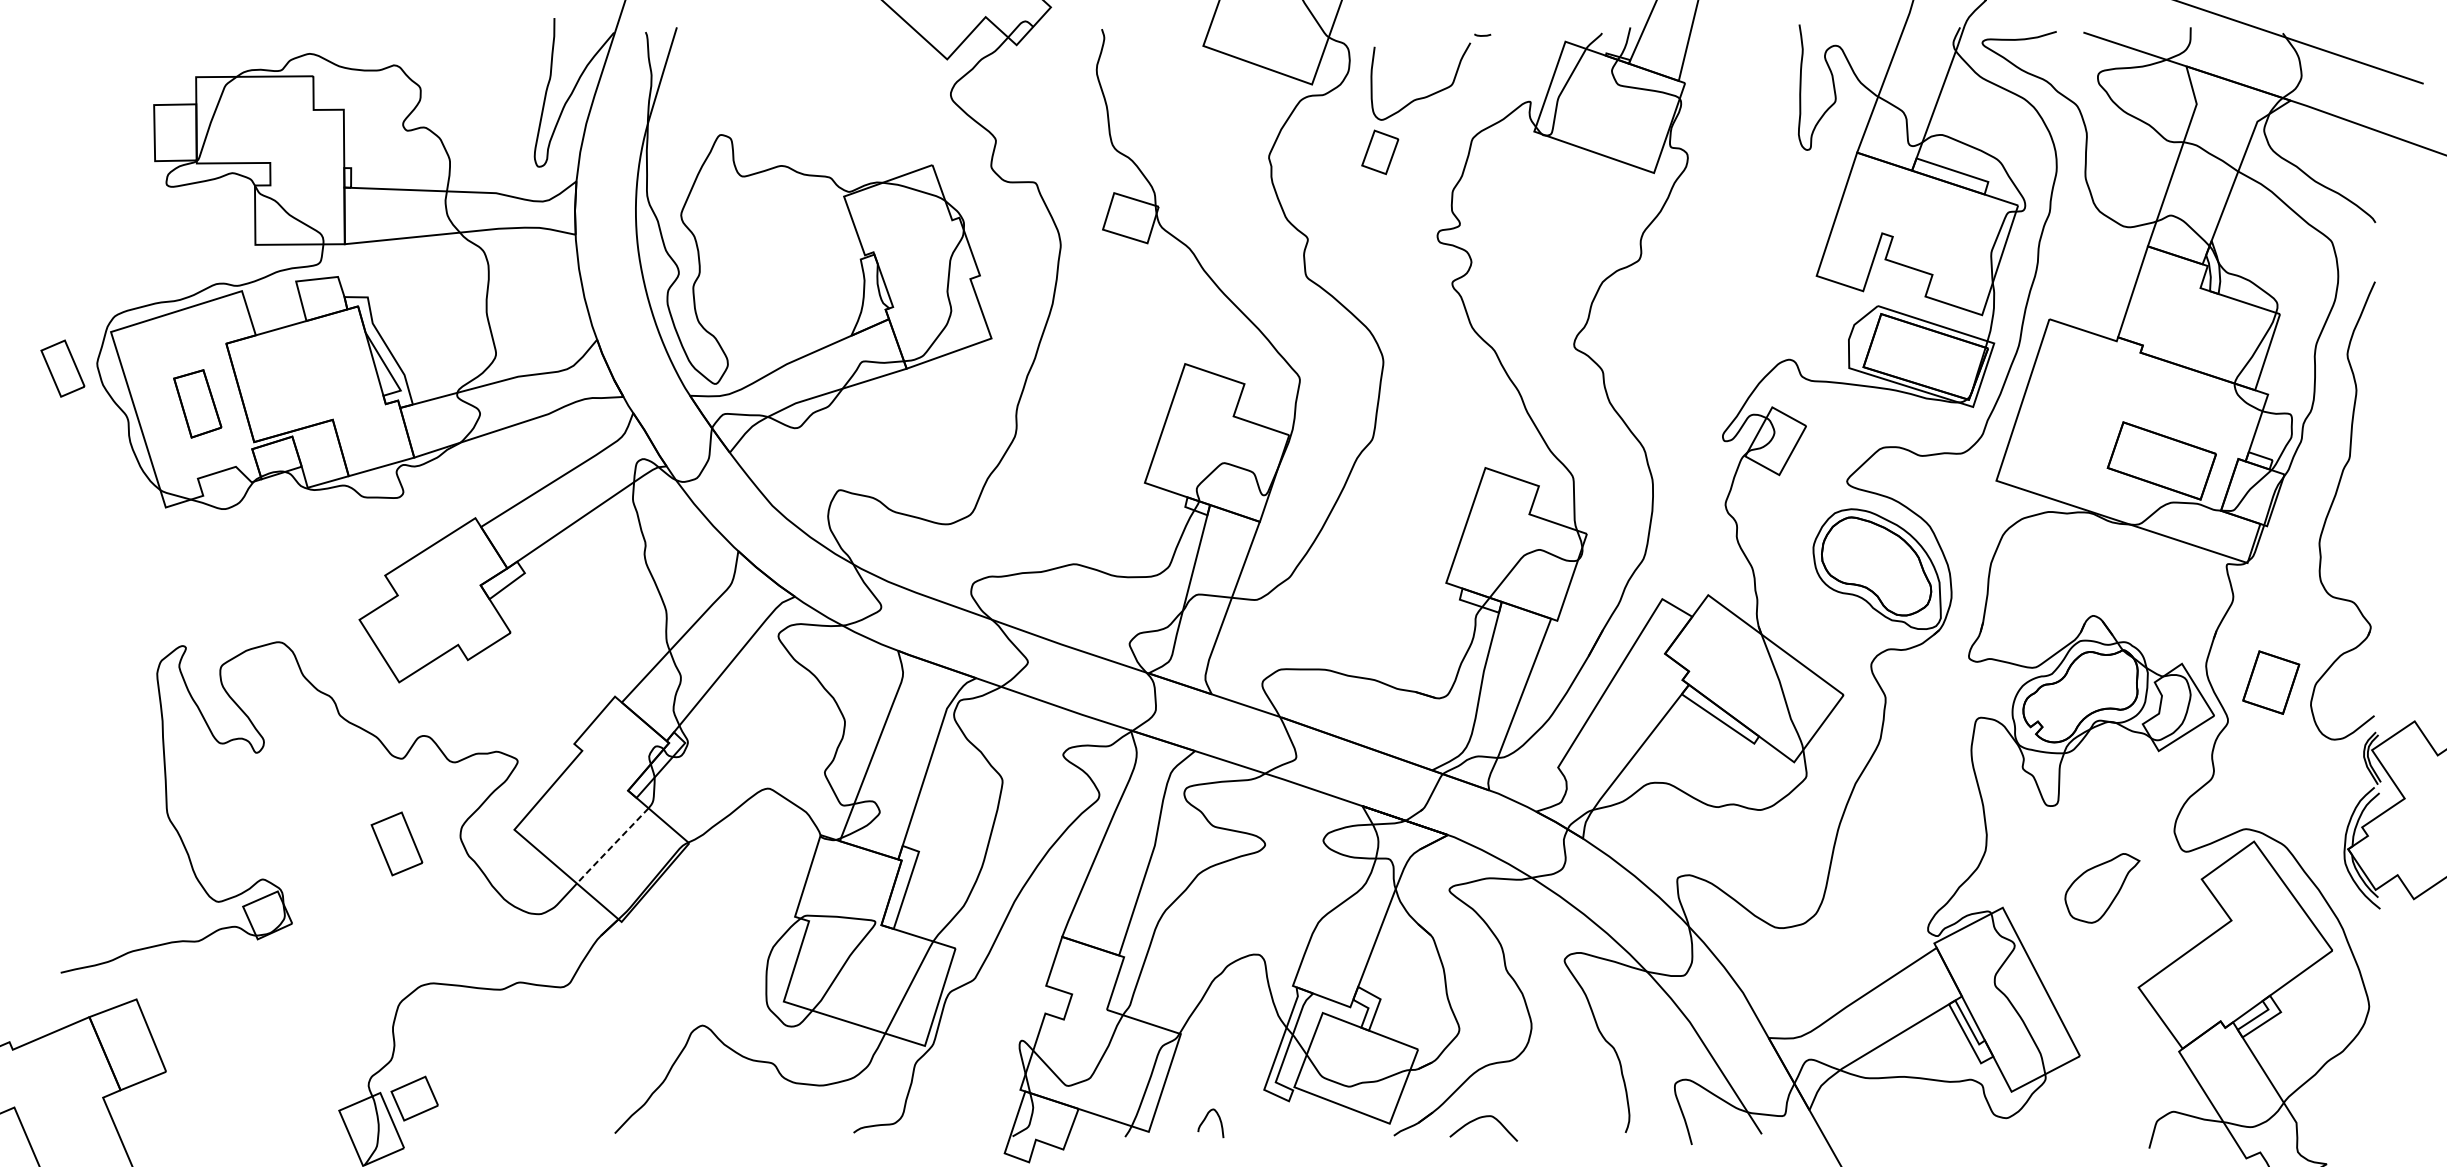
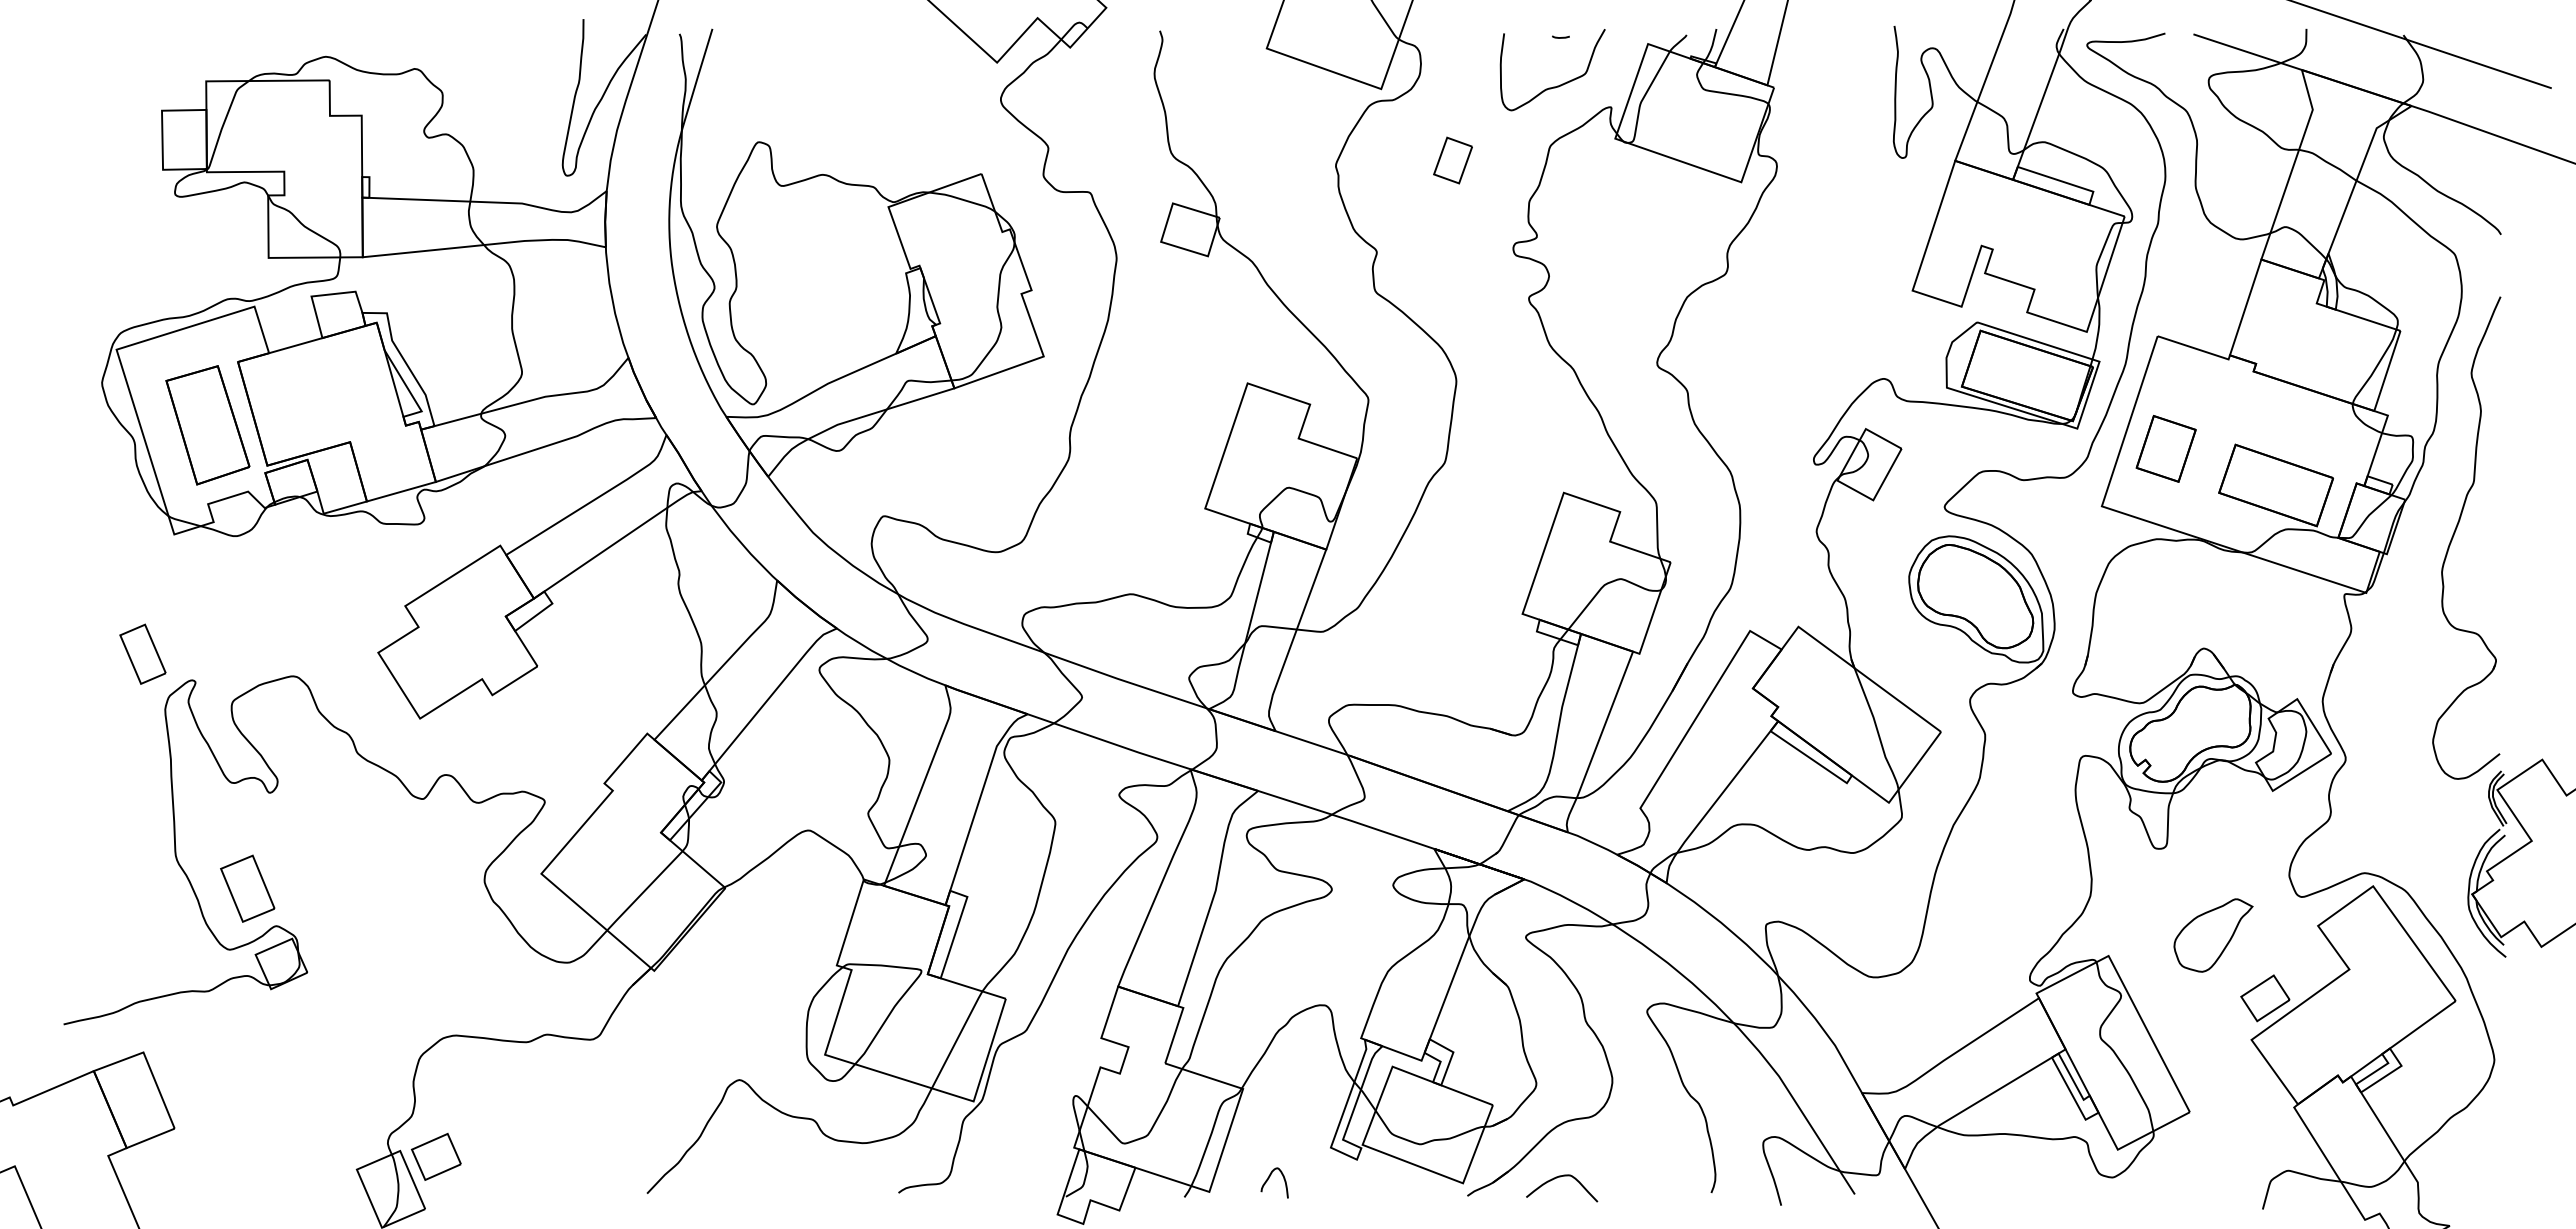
curve: (1425, 96) -> (1557, 85), moved
part: (62, 367) -> (142, 653), moved
part: (197, 404) -> (207, 425), size x1.67
part: (2270, 682) -> (2165, 448), moved
part: (396, 843) -> (247, 888), moved
line: (612, 846) -> (644, 891), dashed -> solid
part: (2151, 948) -> (2265, 998), added

